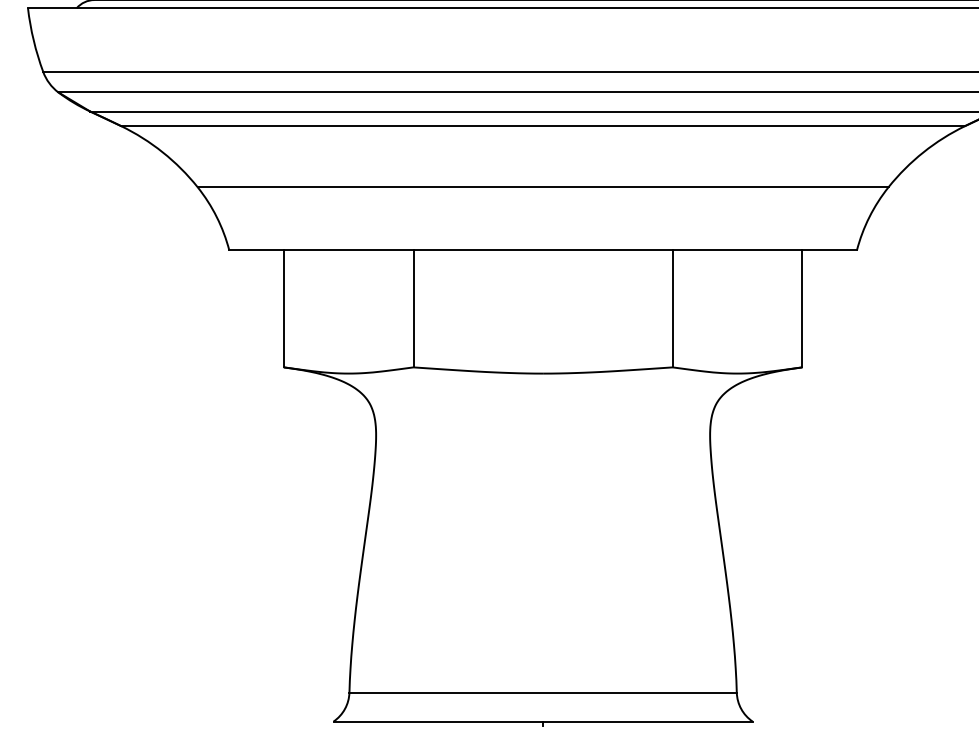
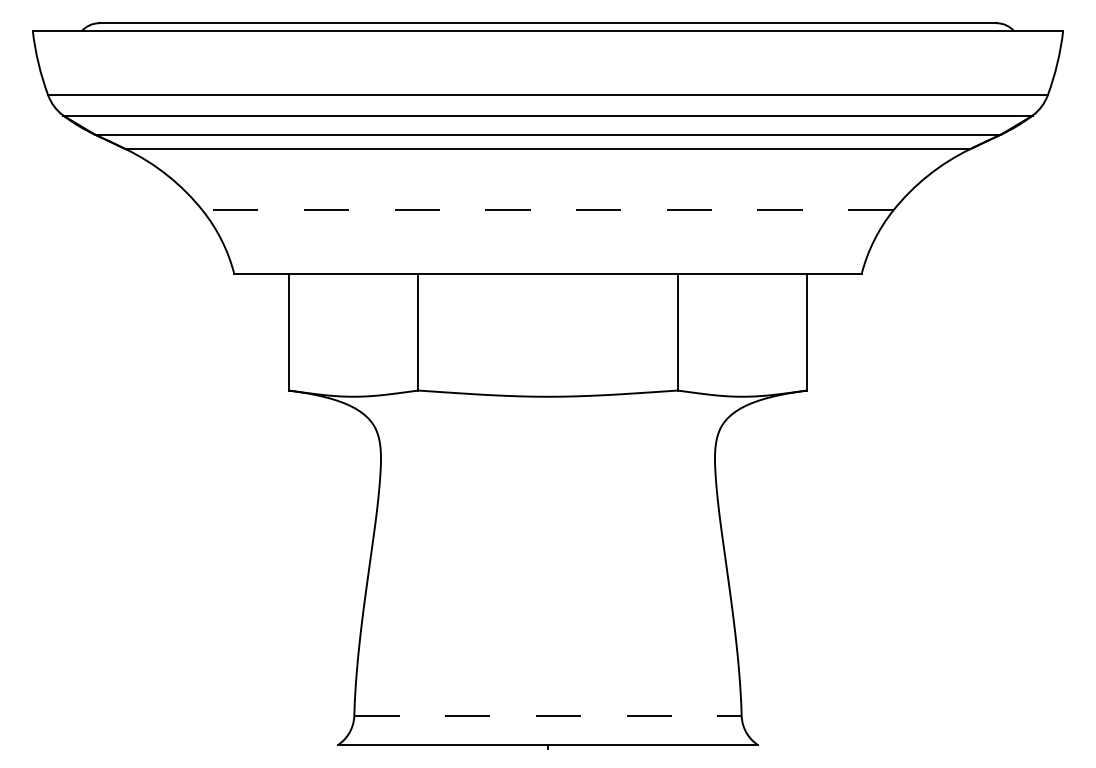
line: (542, 187) -> (547, 210), solid -> dashed
line: (543, 692) -> (548, 715), solid -> dashed

